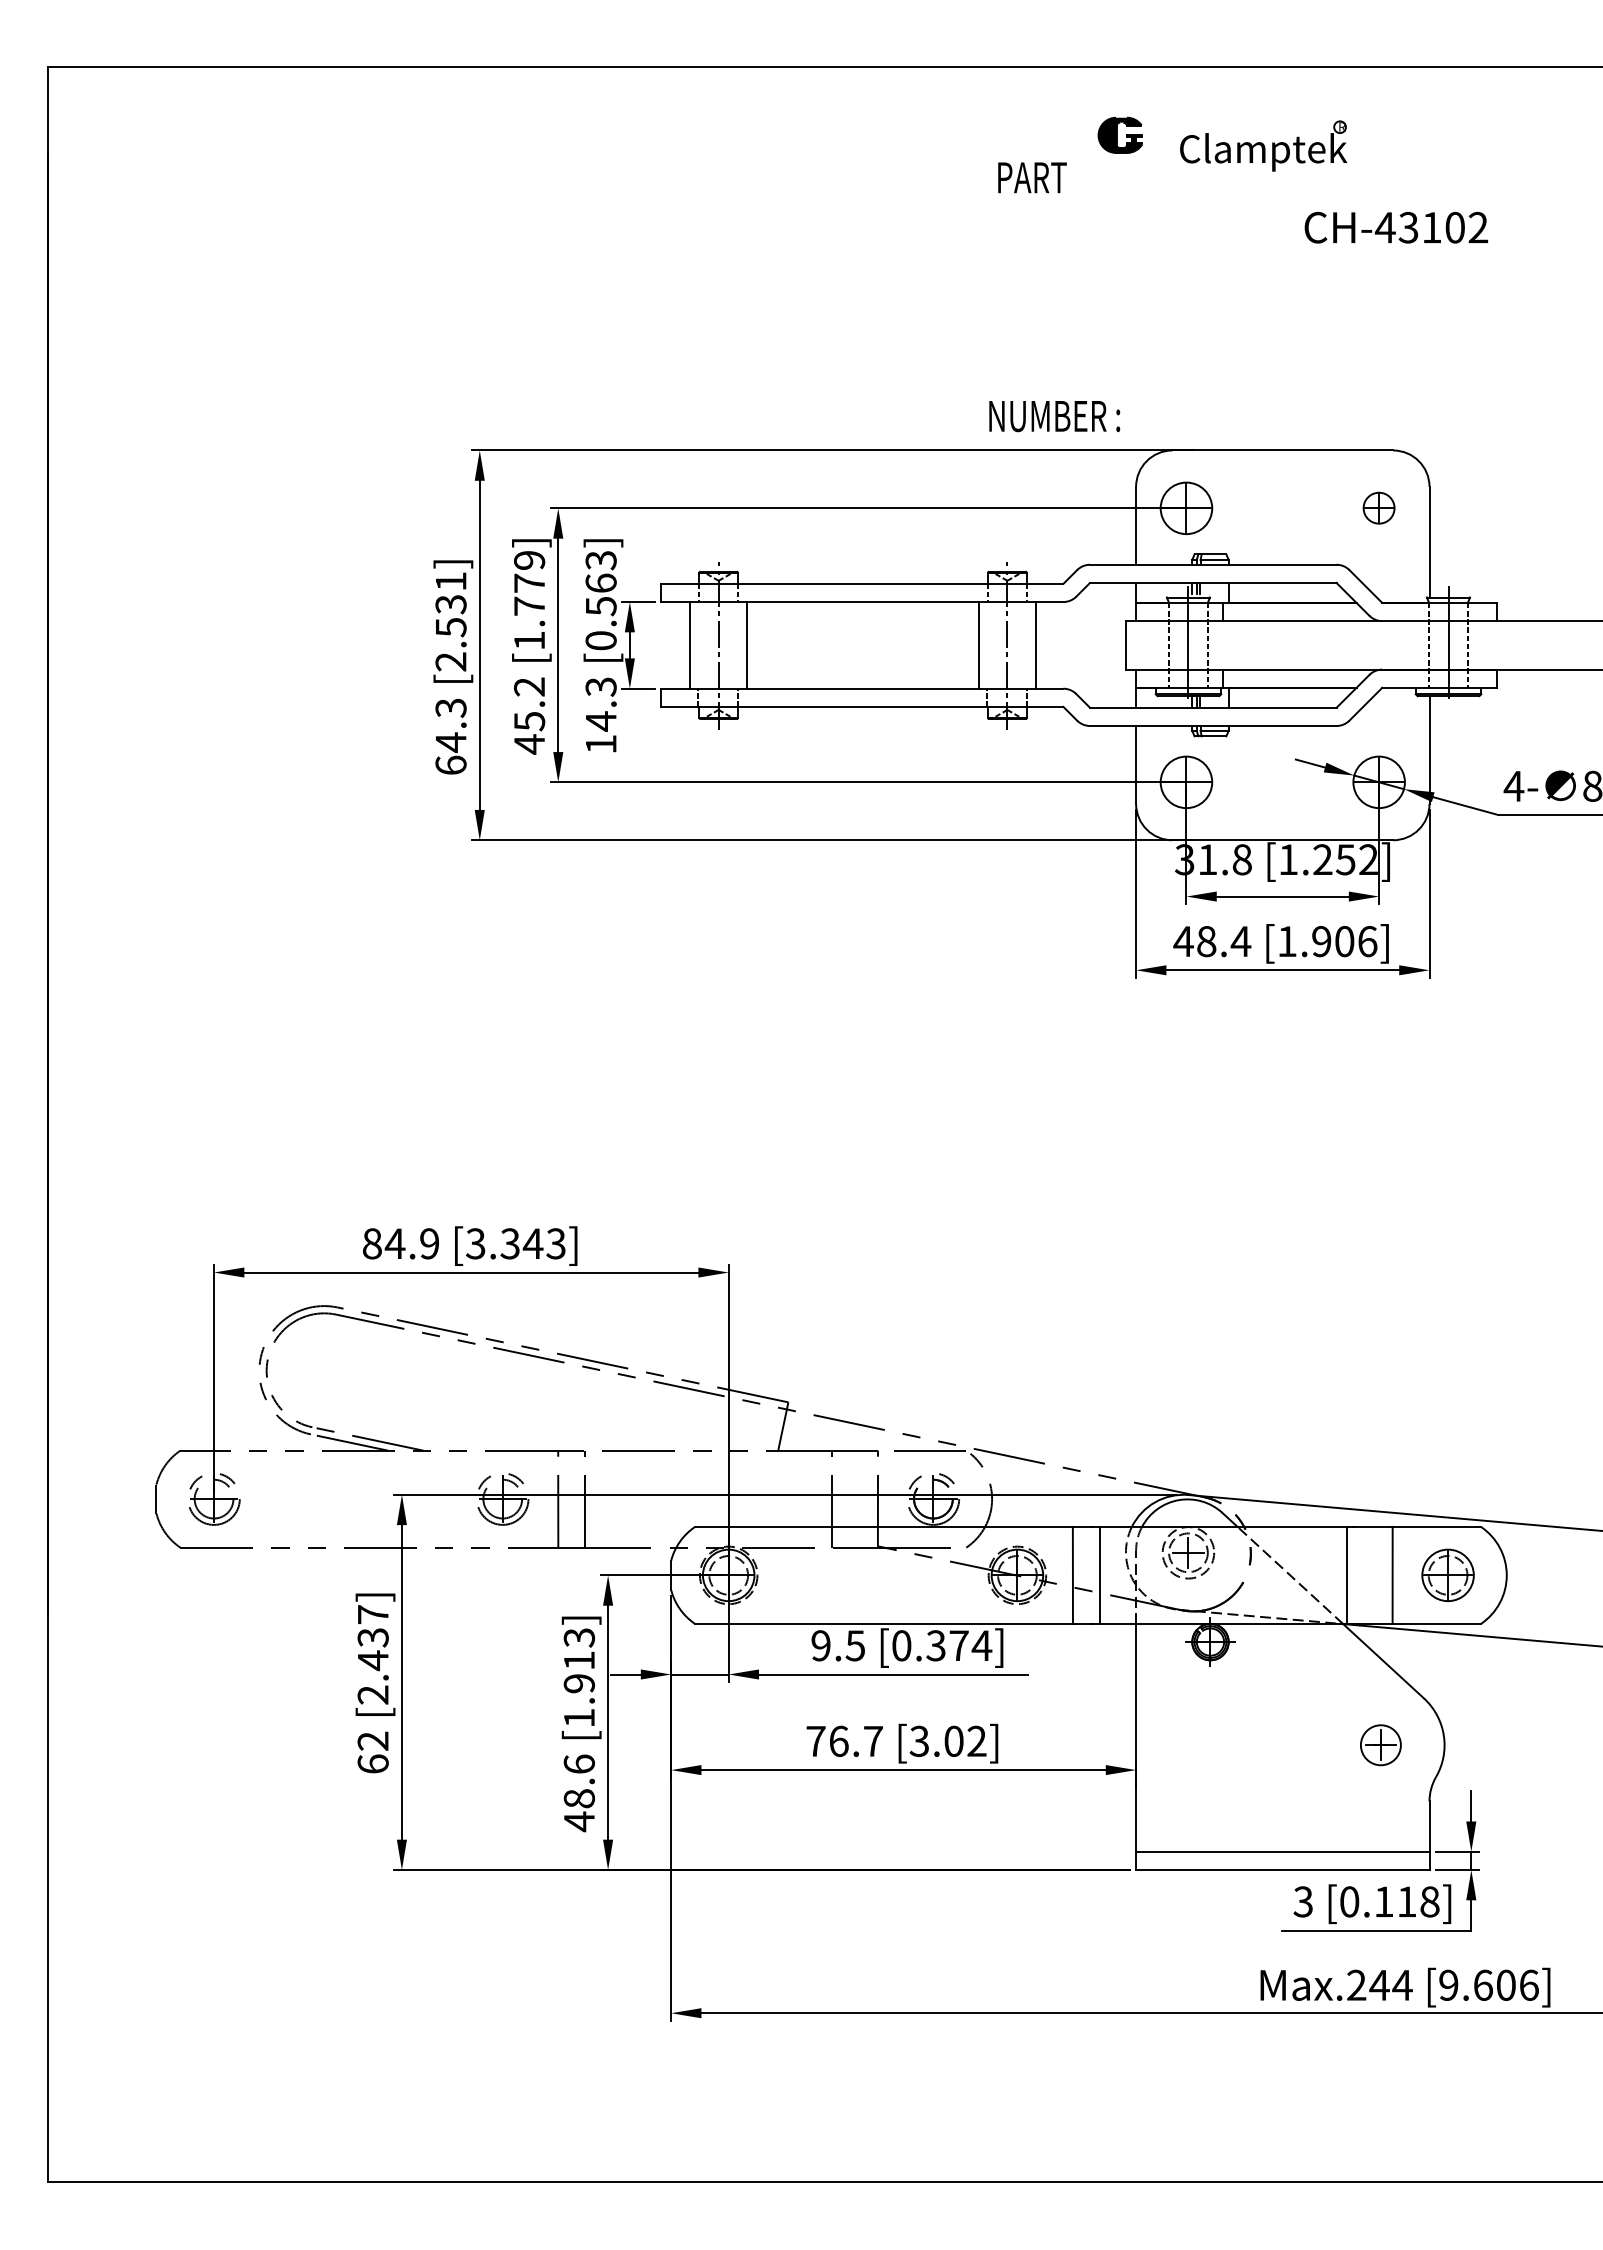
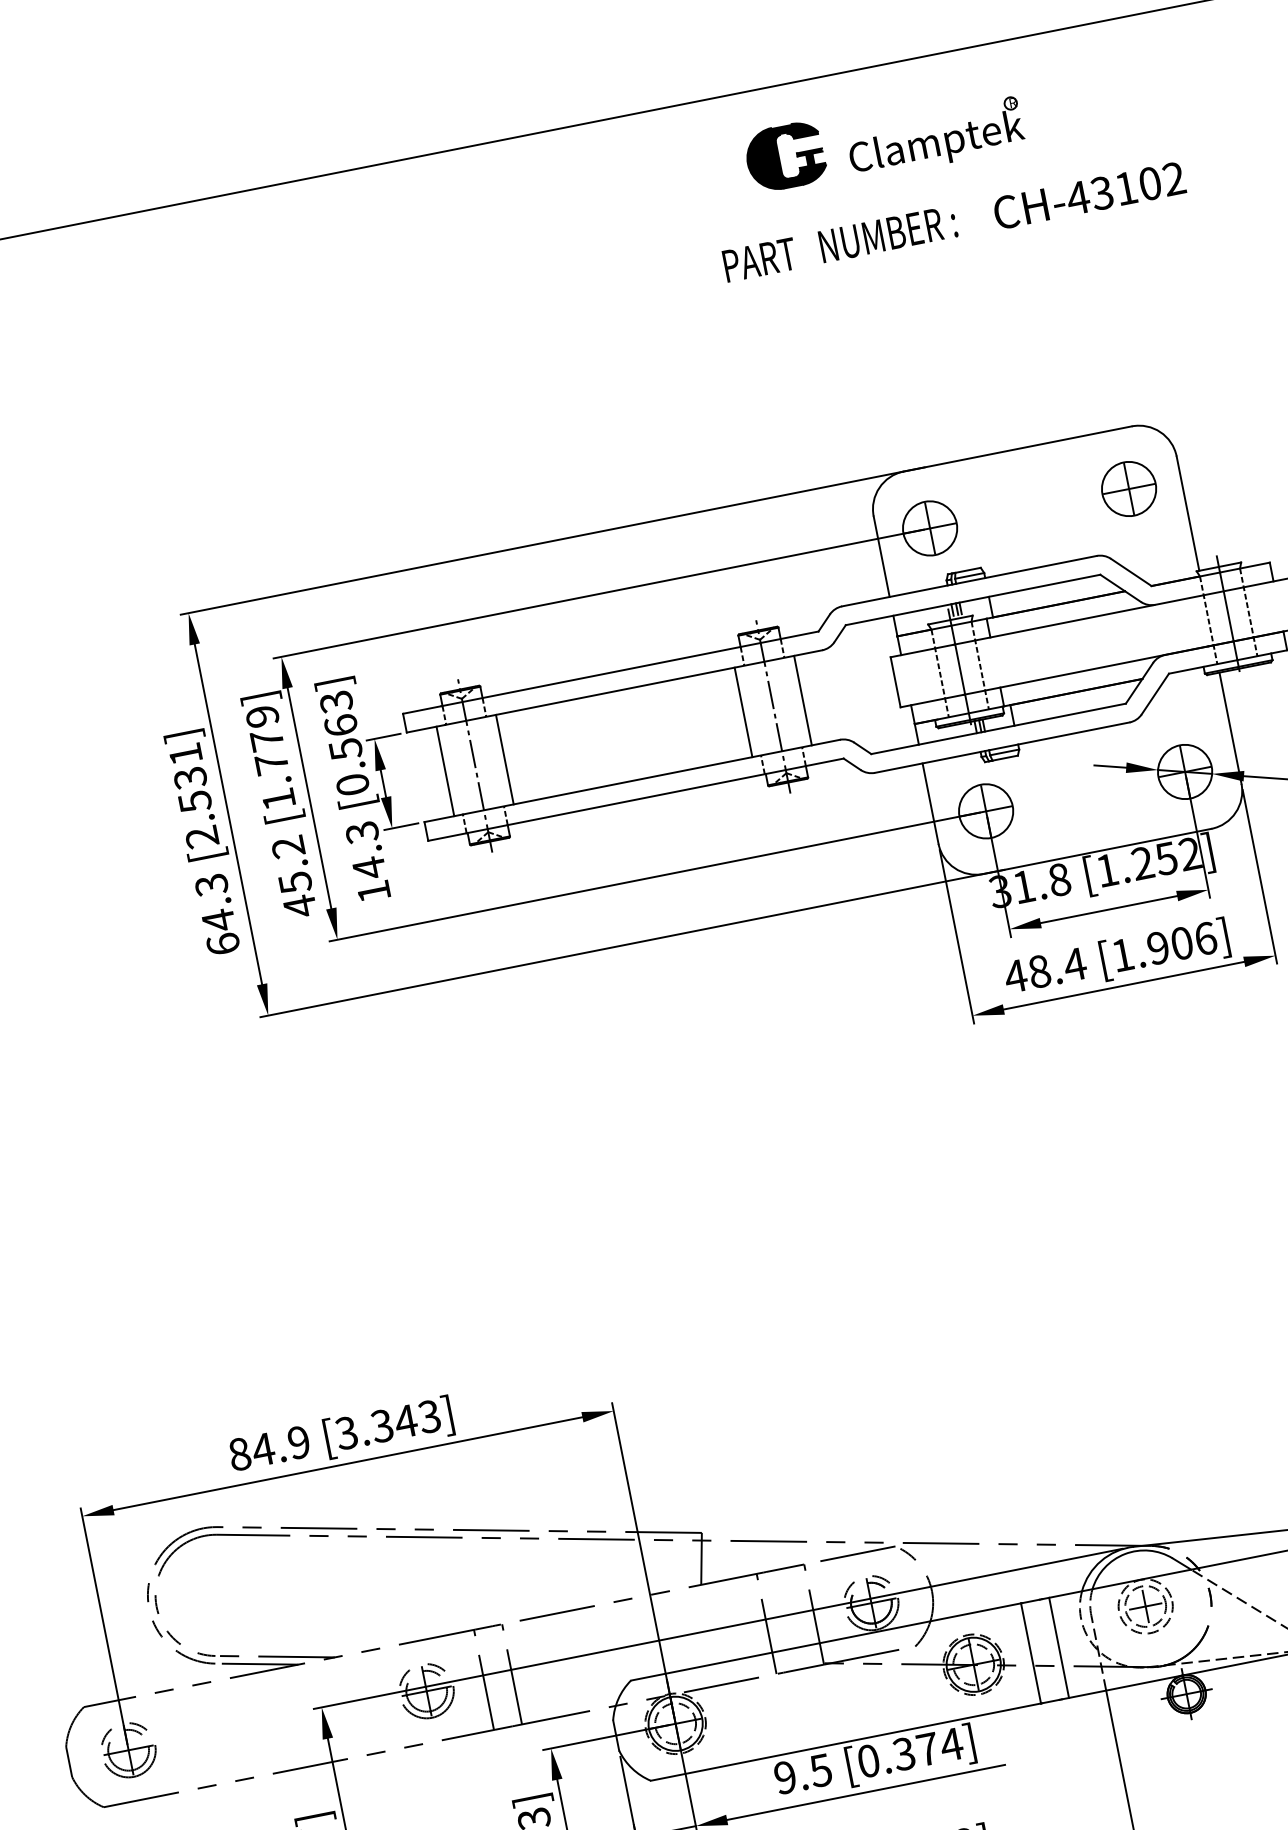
part: (1120, 135) -> (785, 156), size x1.67
text: (1032, 177) -> (759, 259), moved
text: (1054, 416) -> (888, 234), moved
part: (1378, 507) -> (1128, 488), size x1.67

